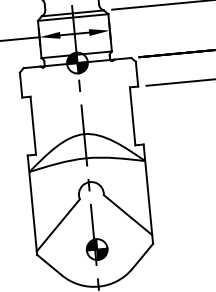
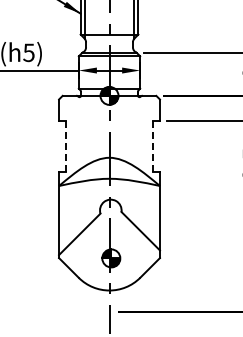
line: (132, 116) -> (152, 146), solid -> dashed
line: (33, 125) -> (66, 146), solid -> dashed

